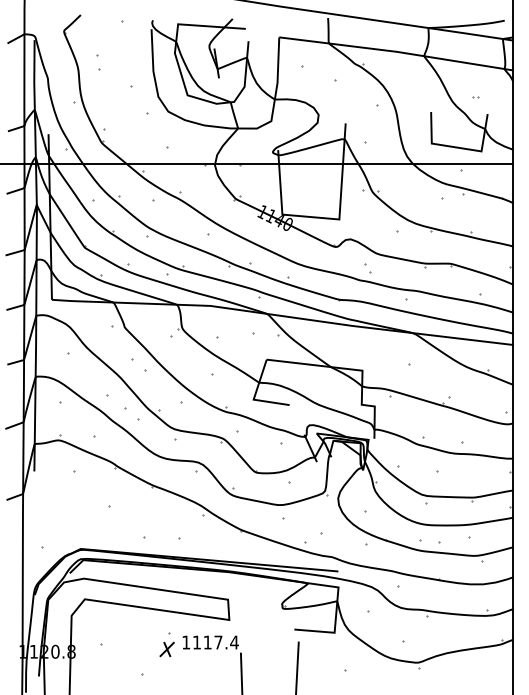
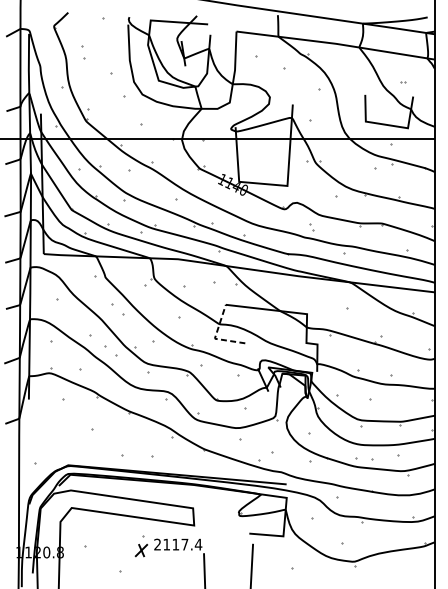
line: (254, 396) -> (215, 336), solid -> dashed
text: (186, 642) -> (157, 544), 1117.4 -> 2117.4

